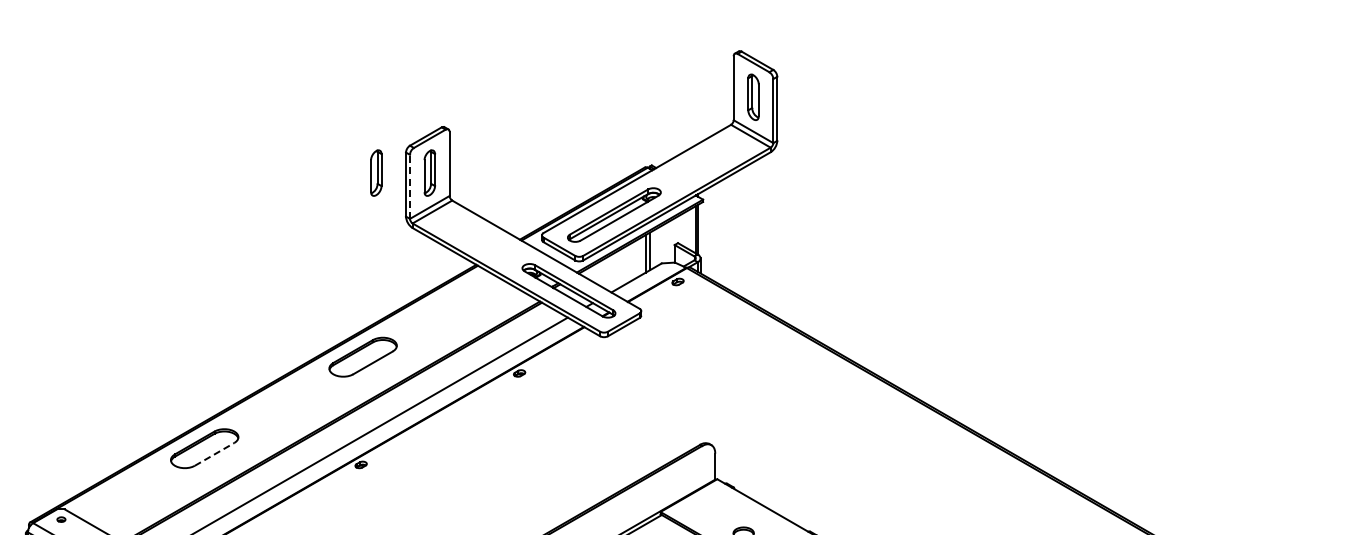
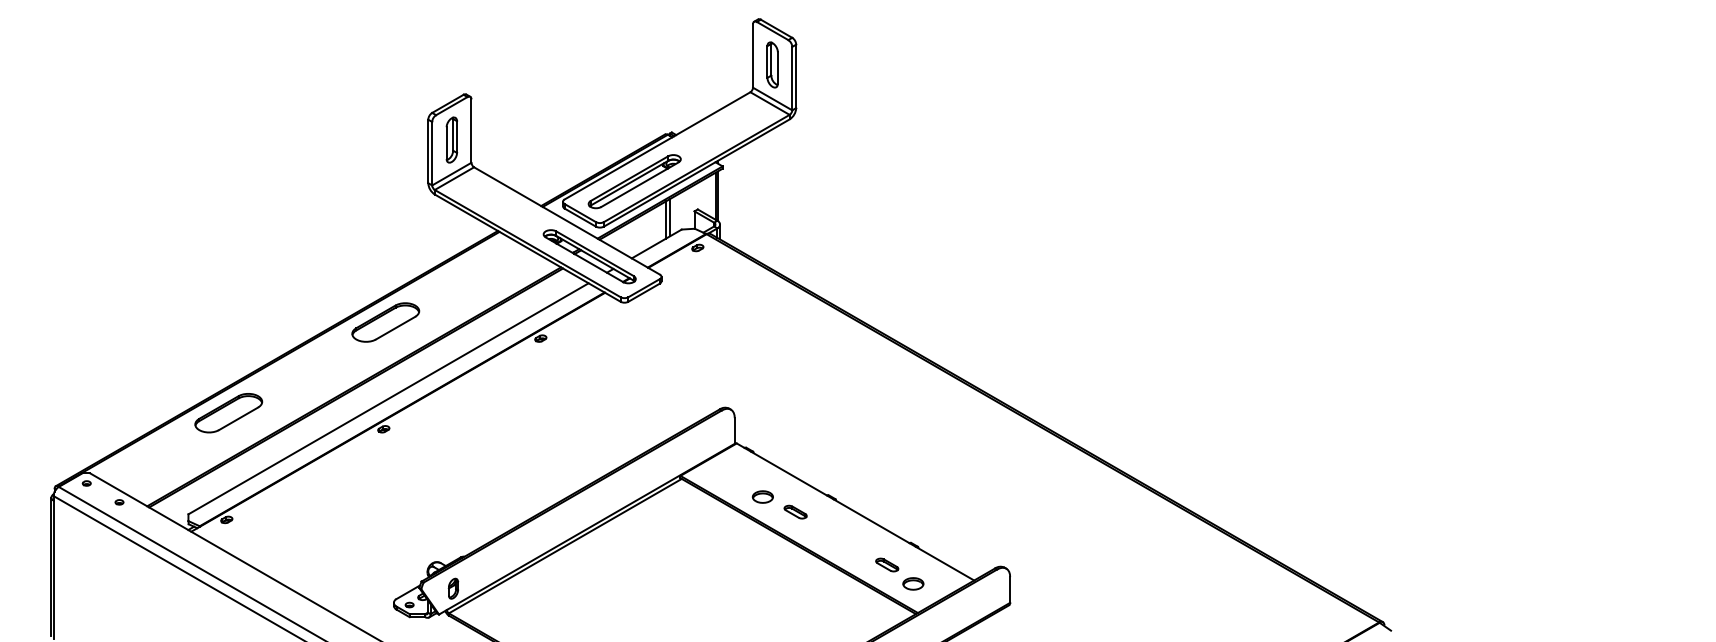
part: (375, 172) -> (398, 139), removed
line: (410, 186) -> (432, 153), dashed -> solid
line: (214, 454) -> (238, 418), dashed -> solid

